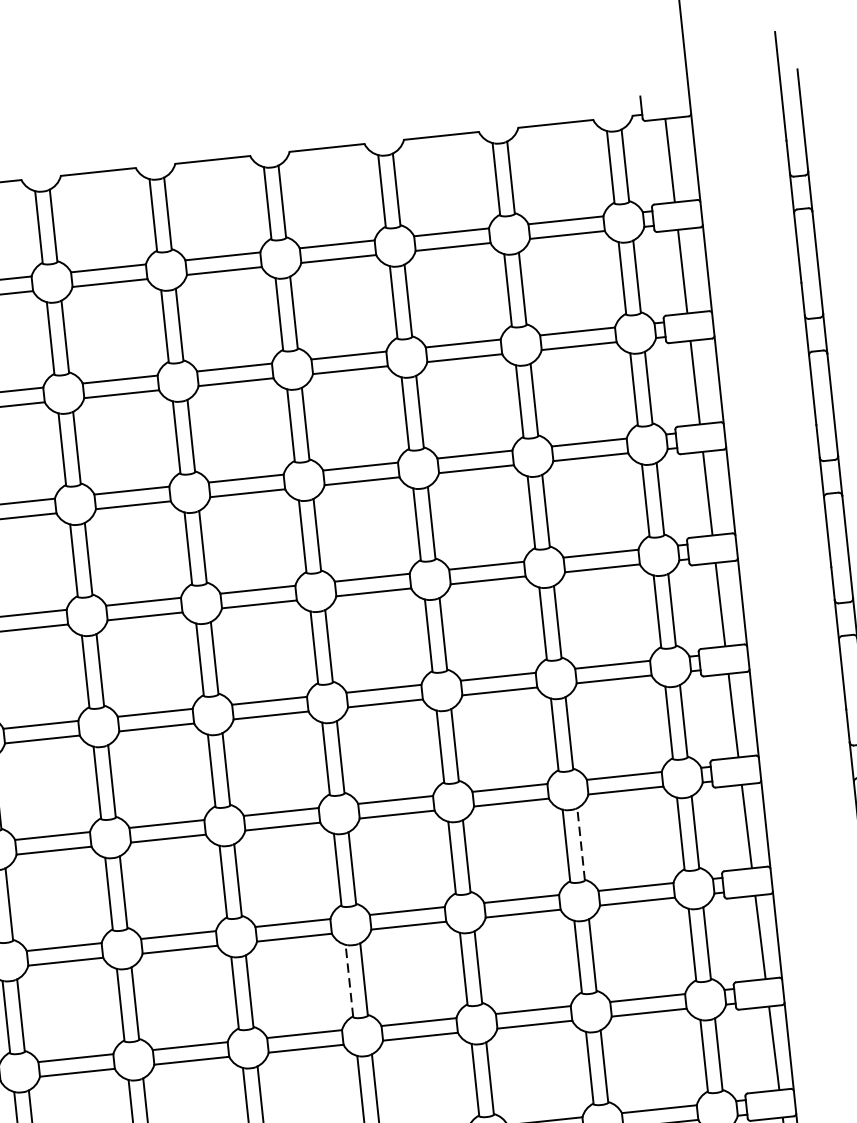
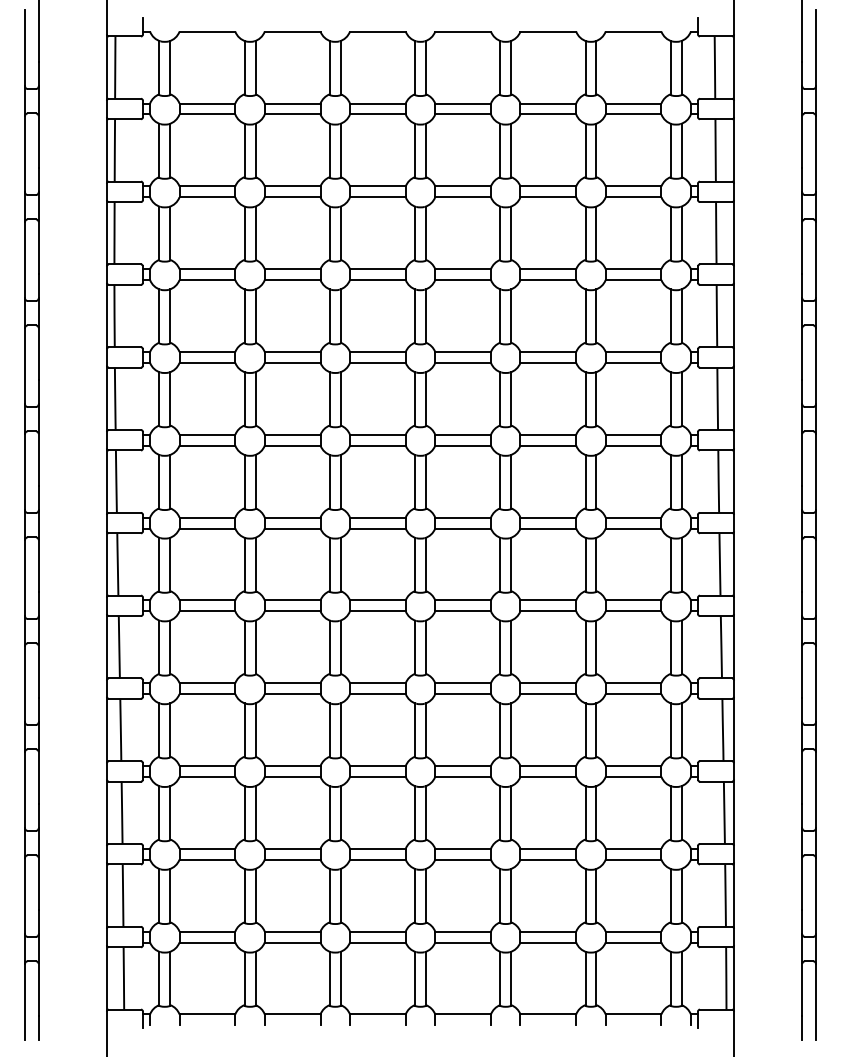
line: (581, 844) -> (596, 564), dashed -> solid
line: (350, 980) -> (415, 647), dashed -> solid

